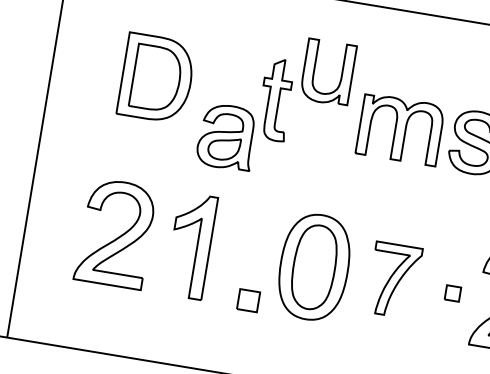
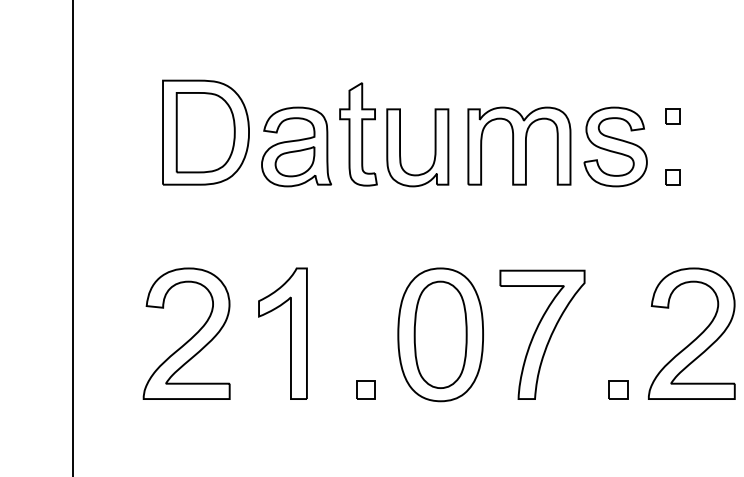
part: (314, 69) -> (400, 147), moved
part: (227, 136) -> (296, 146), moved
part: (394, 280) -> (542, 334), size x1.43
part: (453, 293) -> (618, 389), moved
part: (248, 300) -> (365, 389), size x0.71

